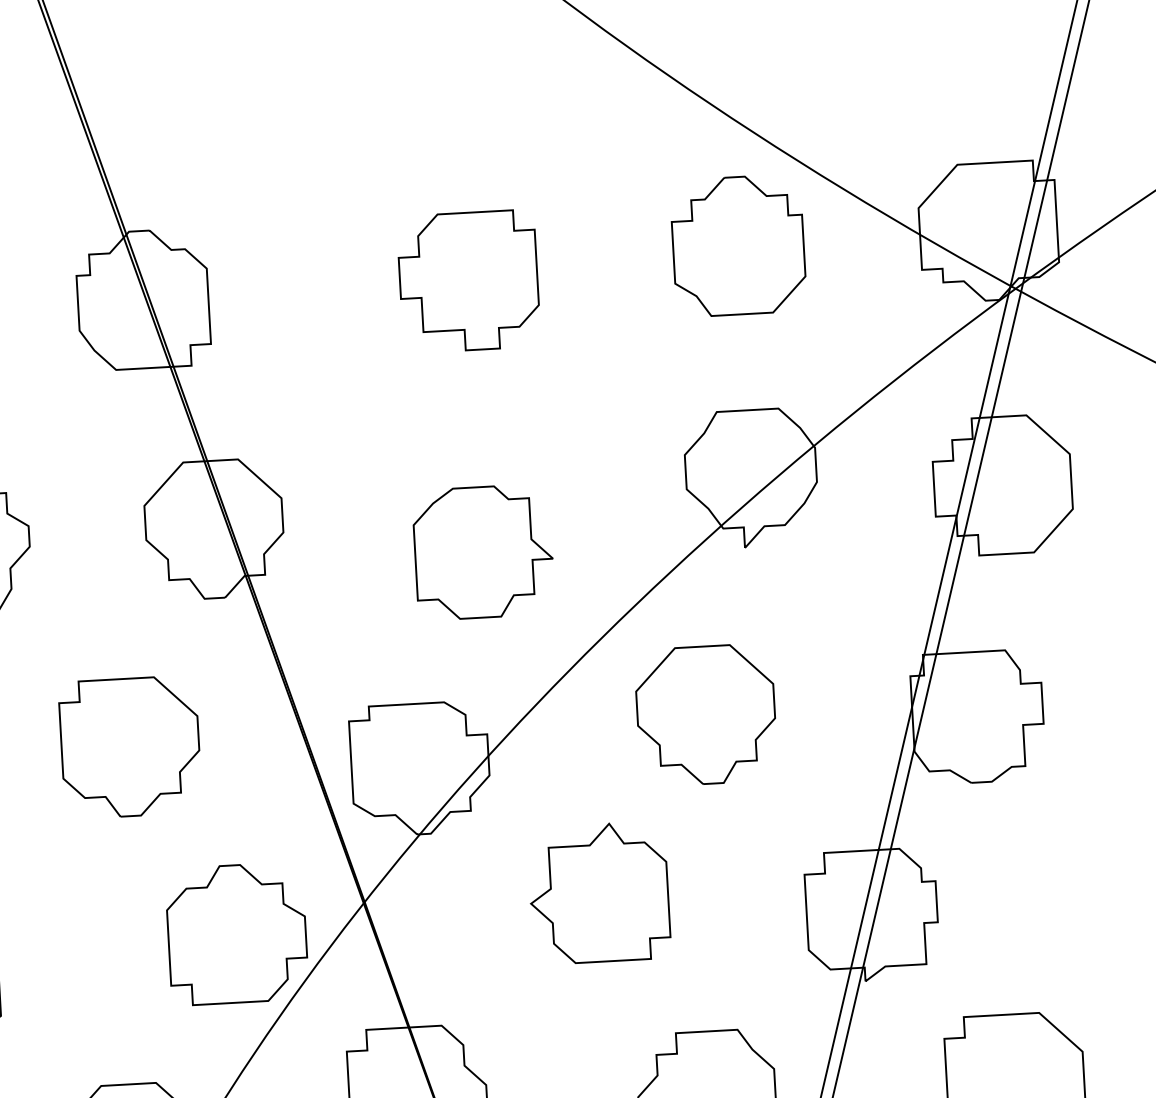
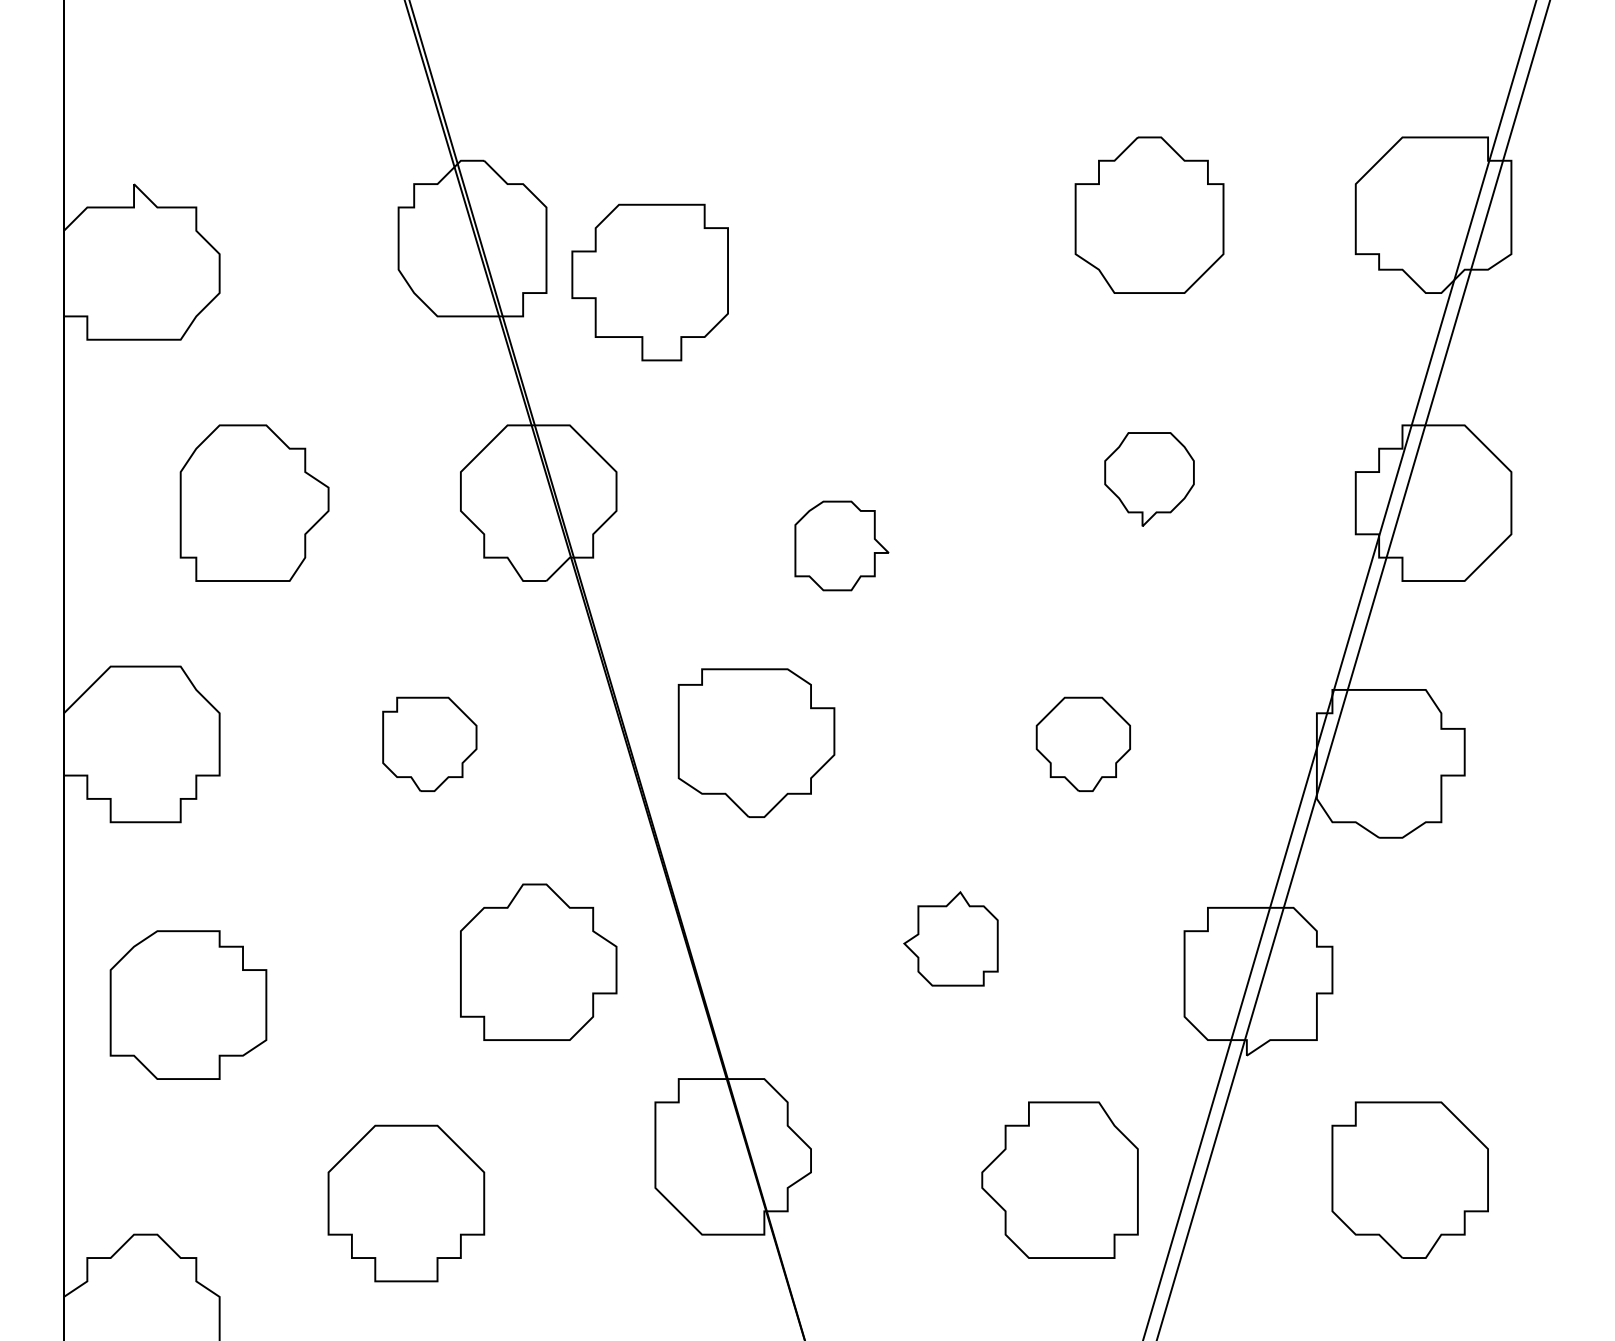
part: (468, 281) -> (649, 282), moved
part: (751, 478) -> (1149, 479), size x0.6
part: (483, 551) -> (841, 545), size x0.6
part: (706, 715) -> (1083, 744), size x0.6
part: (130, 747) -> (429, 744), size x0.6
part: (420, 768) -> (756, 742), moved
part: (598, 892) -> (950, 938), size x0.6

